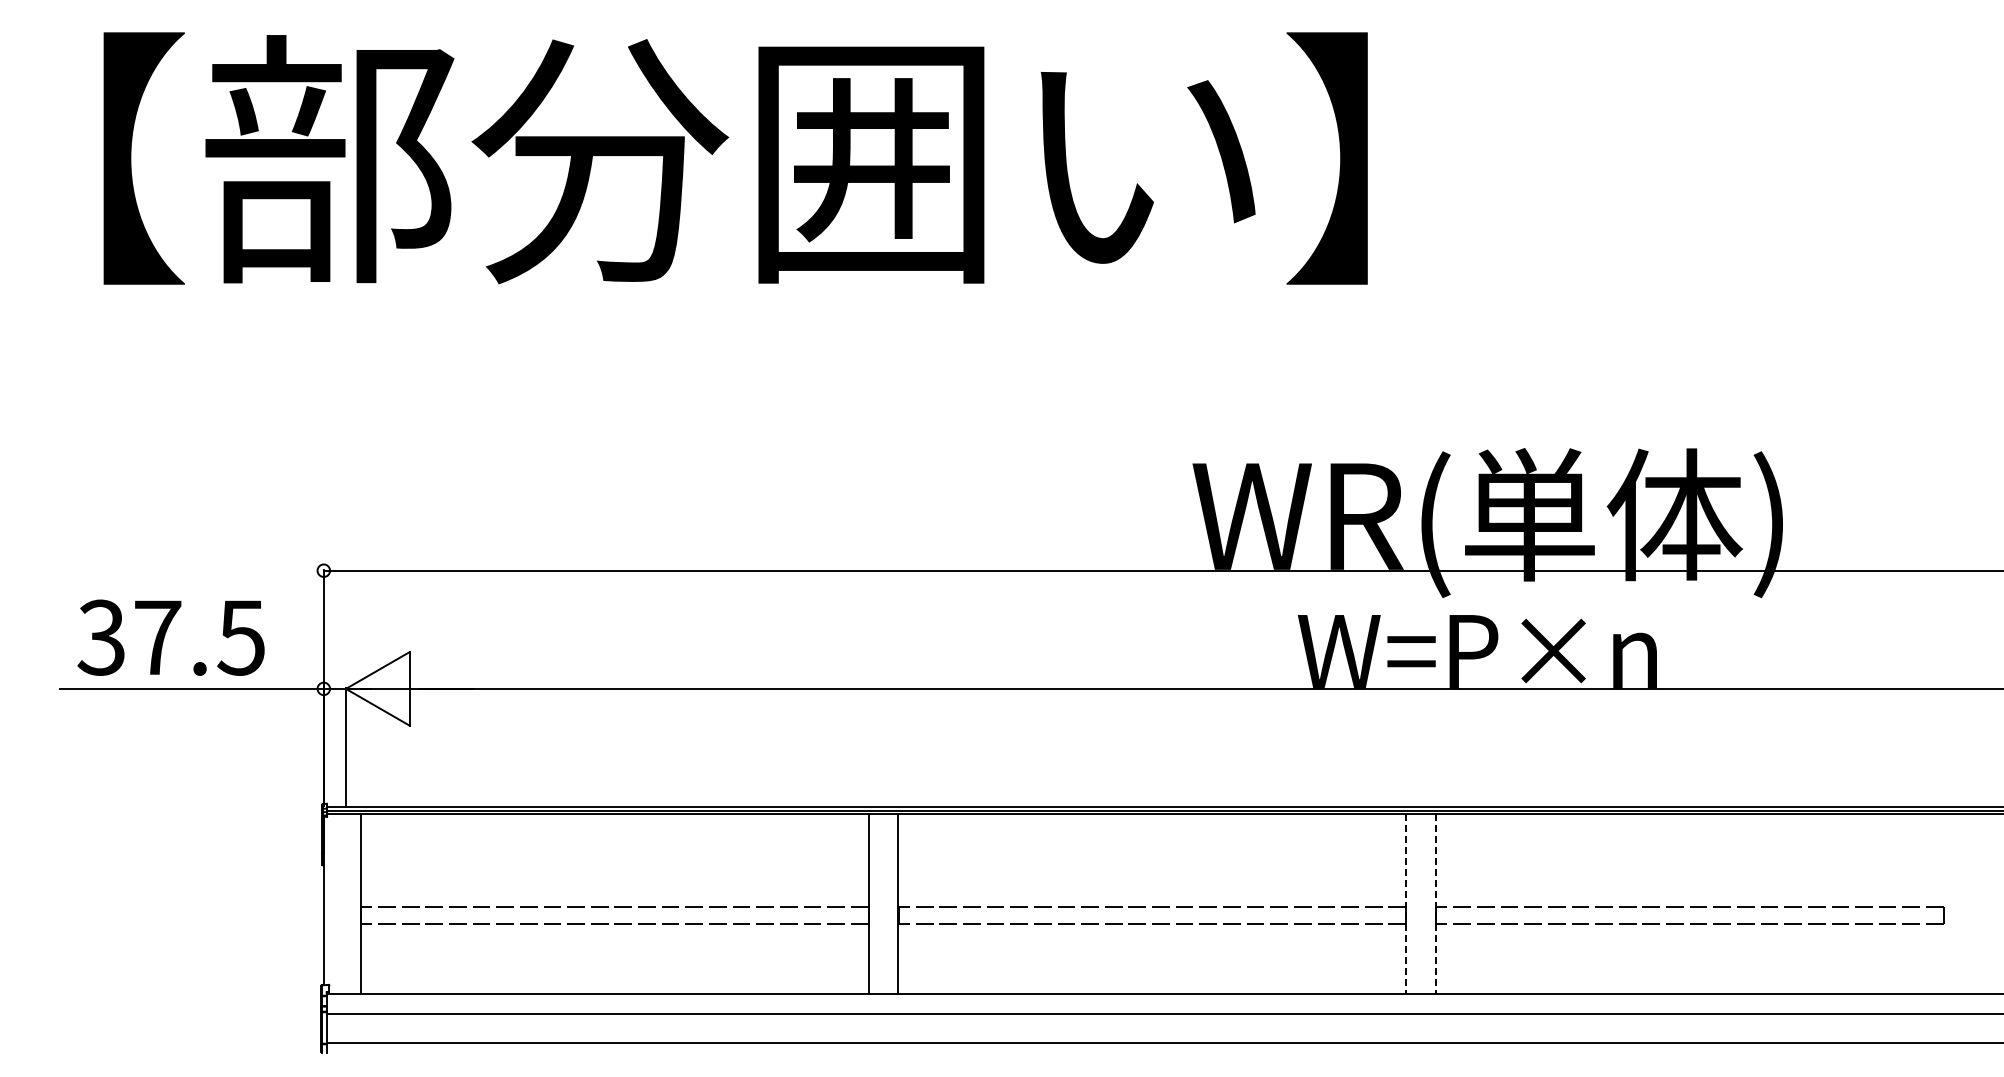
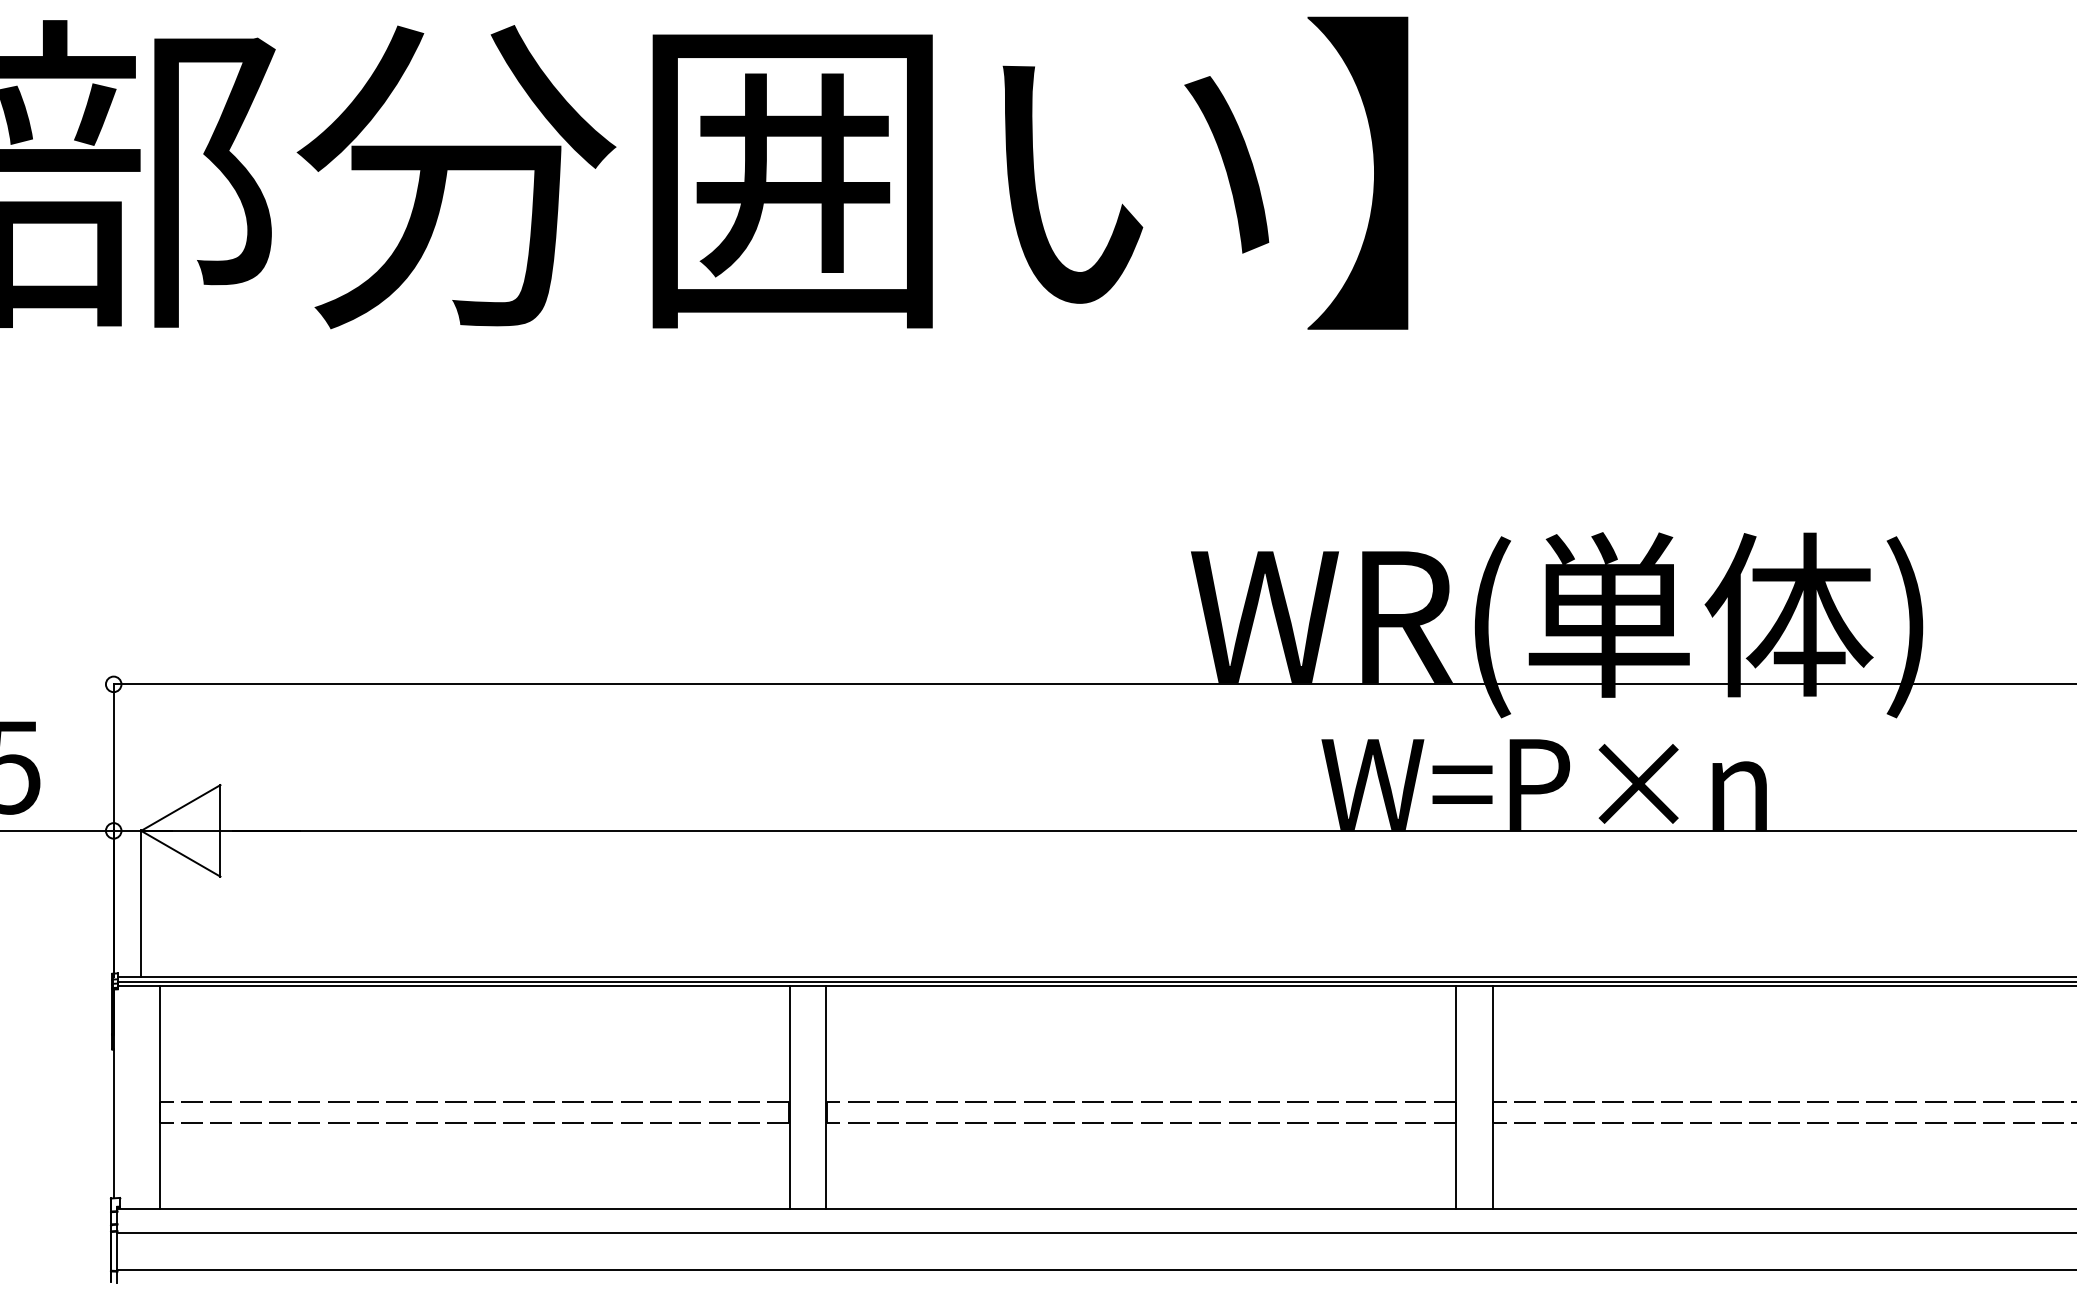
line: (1406, 904) -> (1456, 1098), dashed -> solid
line: (1435, 904) -> (1492, 1098), dashed -> solid

